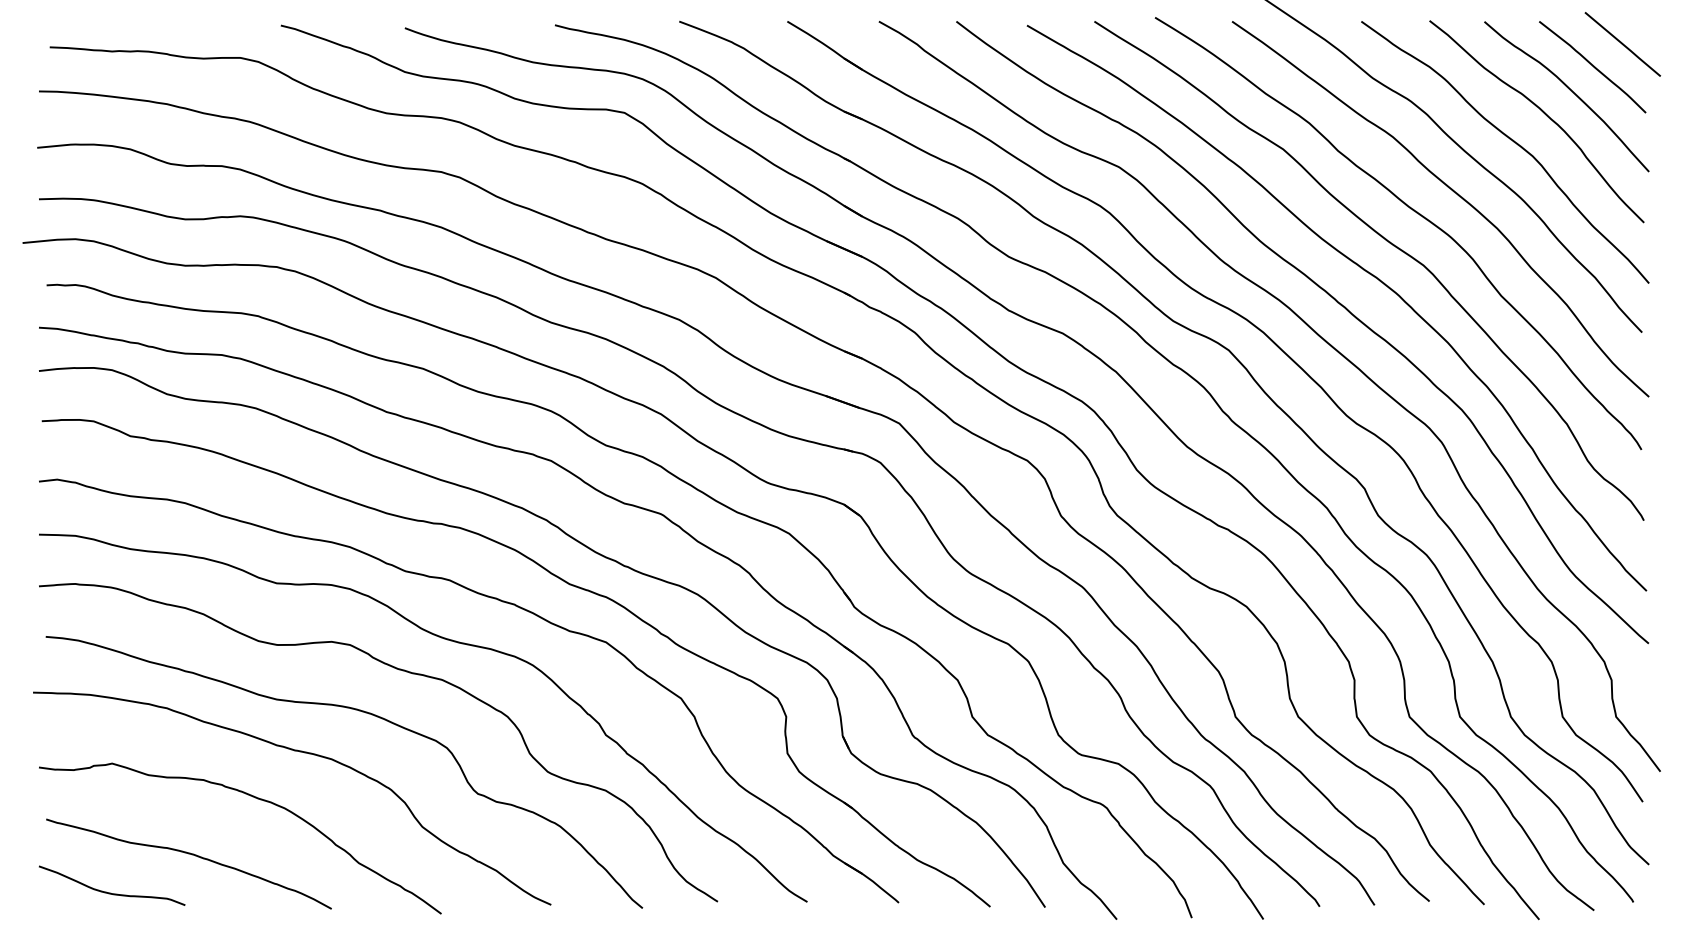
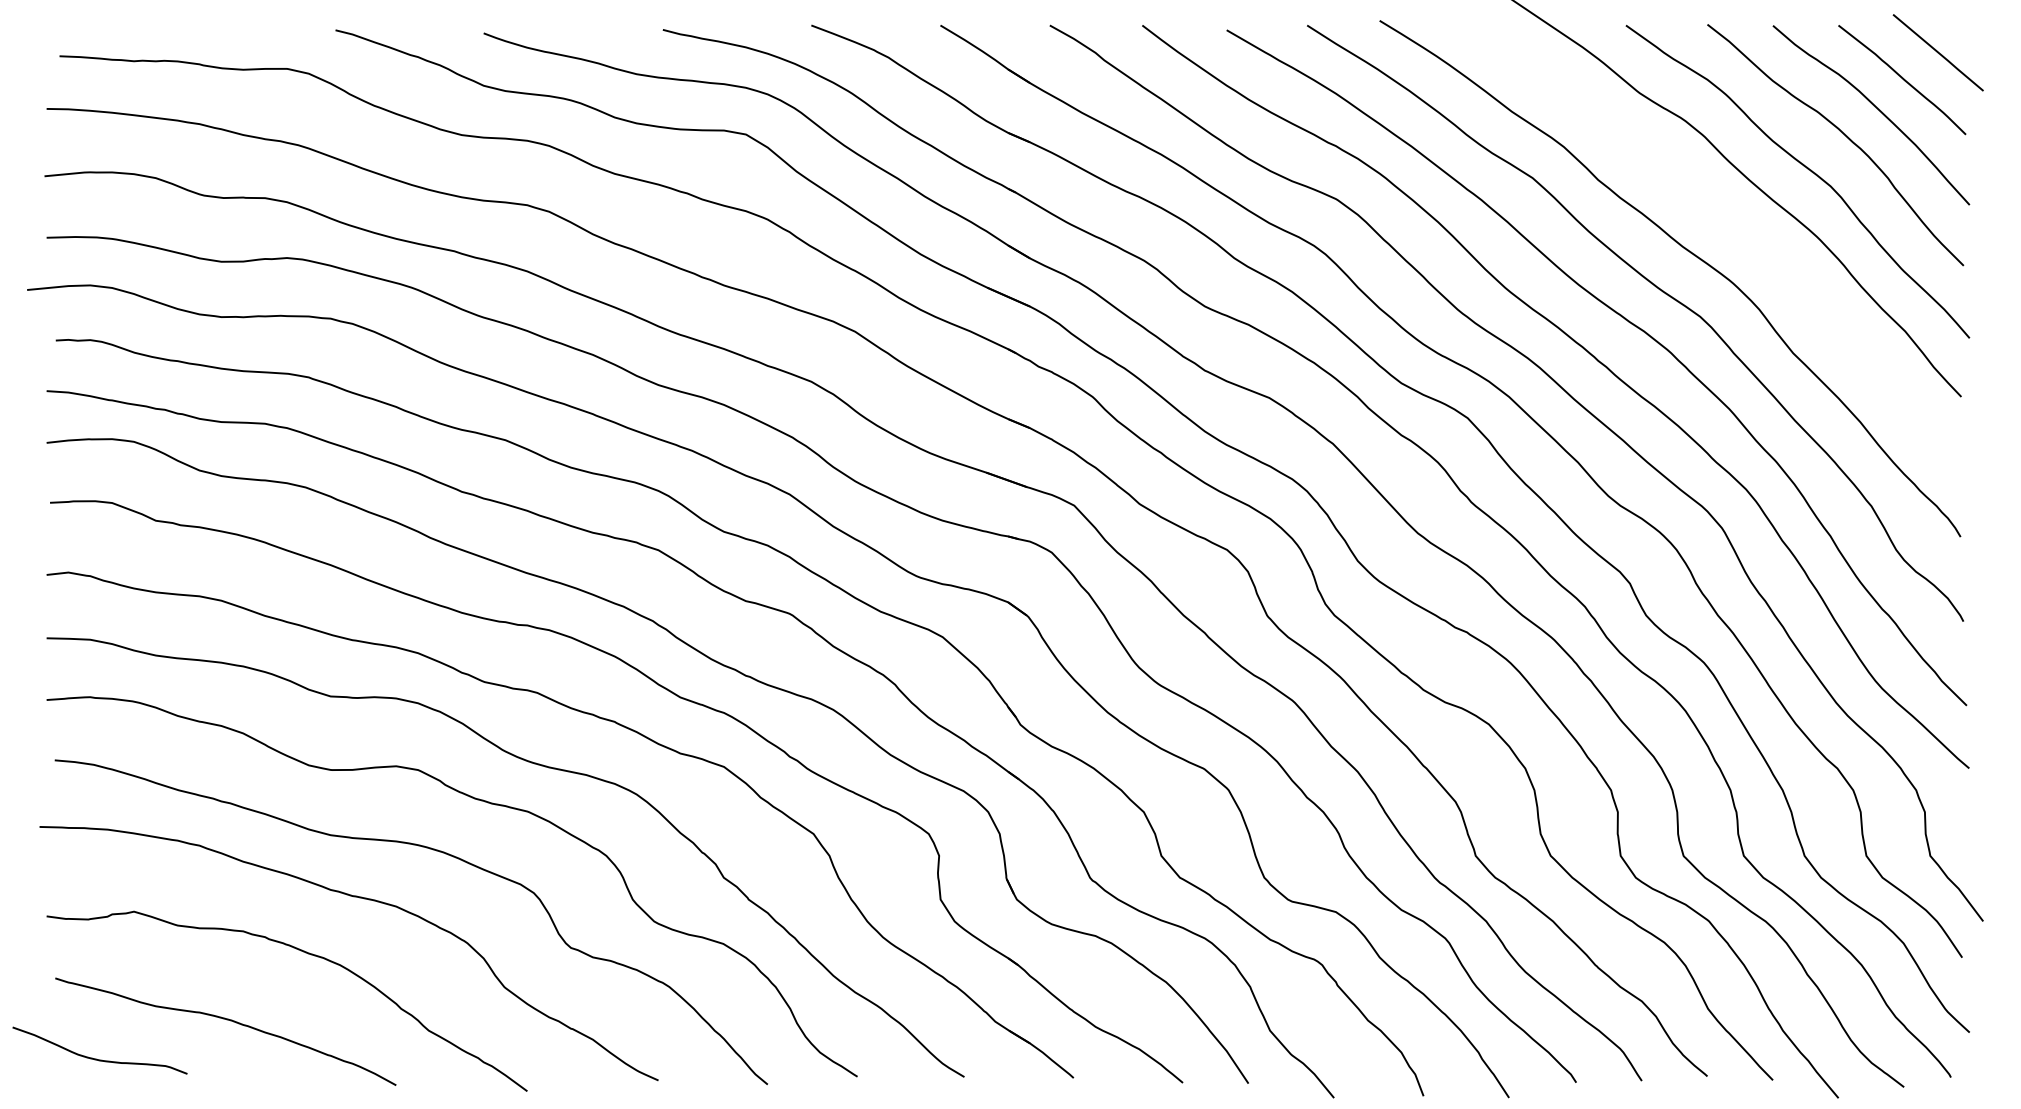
curve: (1454, 193) -> (1737, 230), removed
curve: (109, 892) -> (96, 1058), moved

